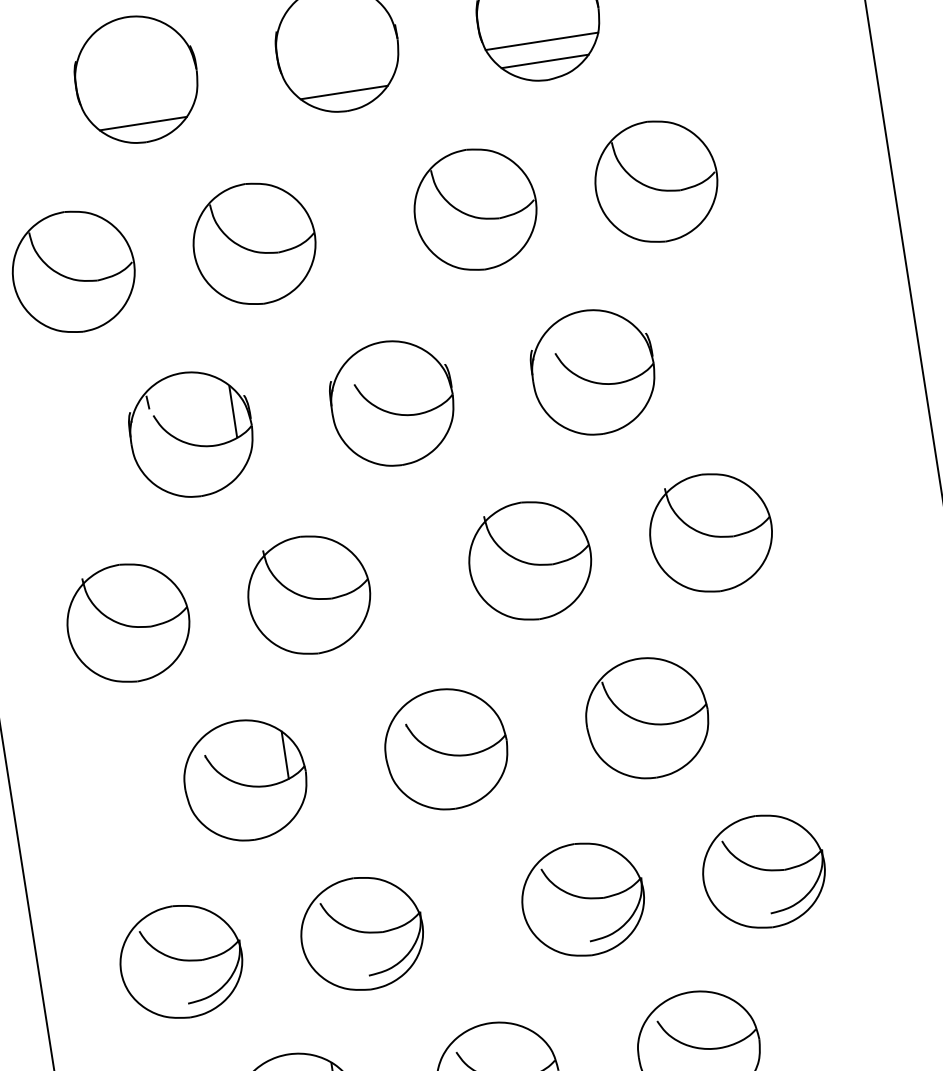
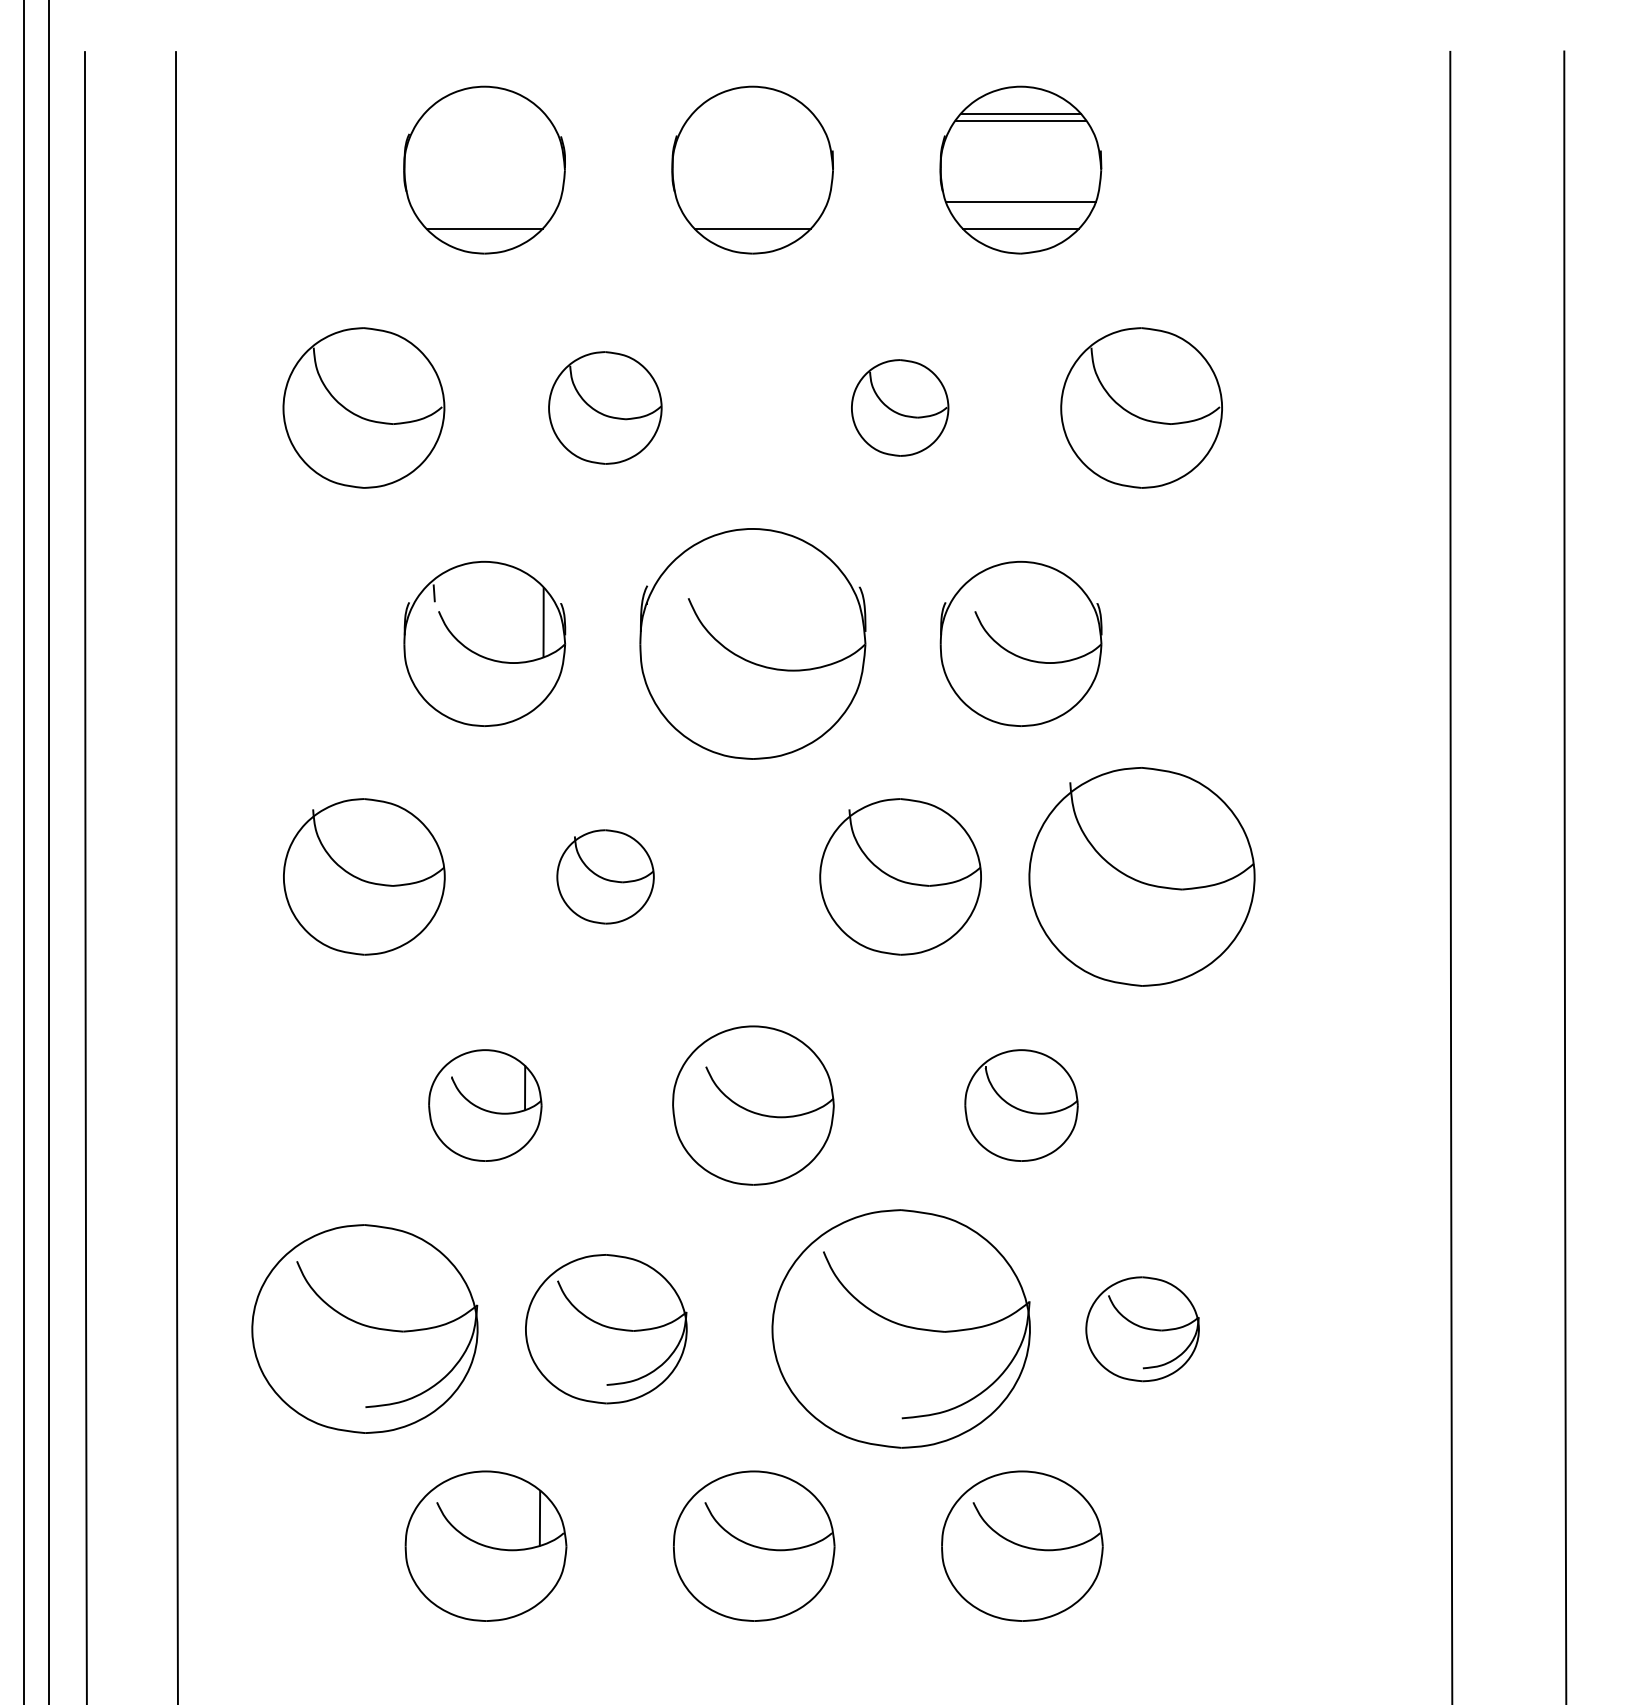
part: (474, 209) -> (899, 407), size x0.6
part: (254, 243) -> (605, 407), size x0.7
part: (392, 403) -> (752, 643), size x1.4
part: (710, 532) -> (1141, 876), size x1.4
part: (309, 594) -> (605, 876), size x0.6
part: (647, 718) -> (1021, 1105), size x0.7
part: (245, 780) -> (485, 1105), size x0.7
part: (763, 871) -> (1142, 1329), size x0.7
part: (583, 899) -> (901, 1329), size x1.6
part: (181, 962) -> (364, 1329), size x1.4

